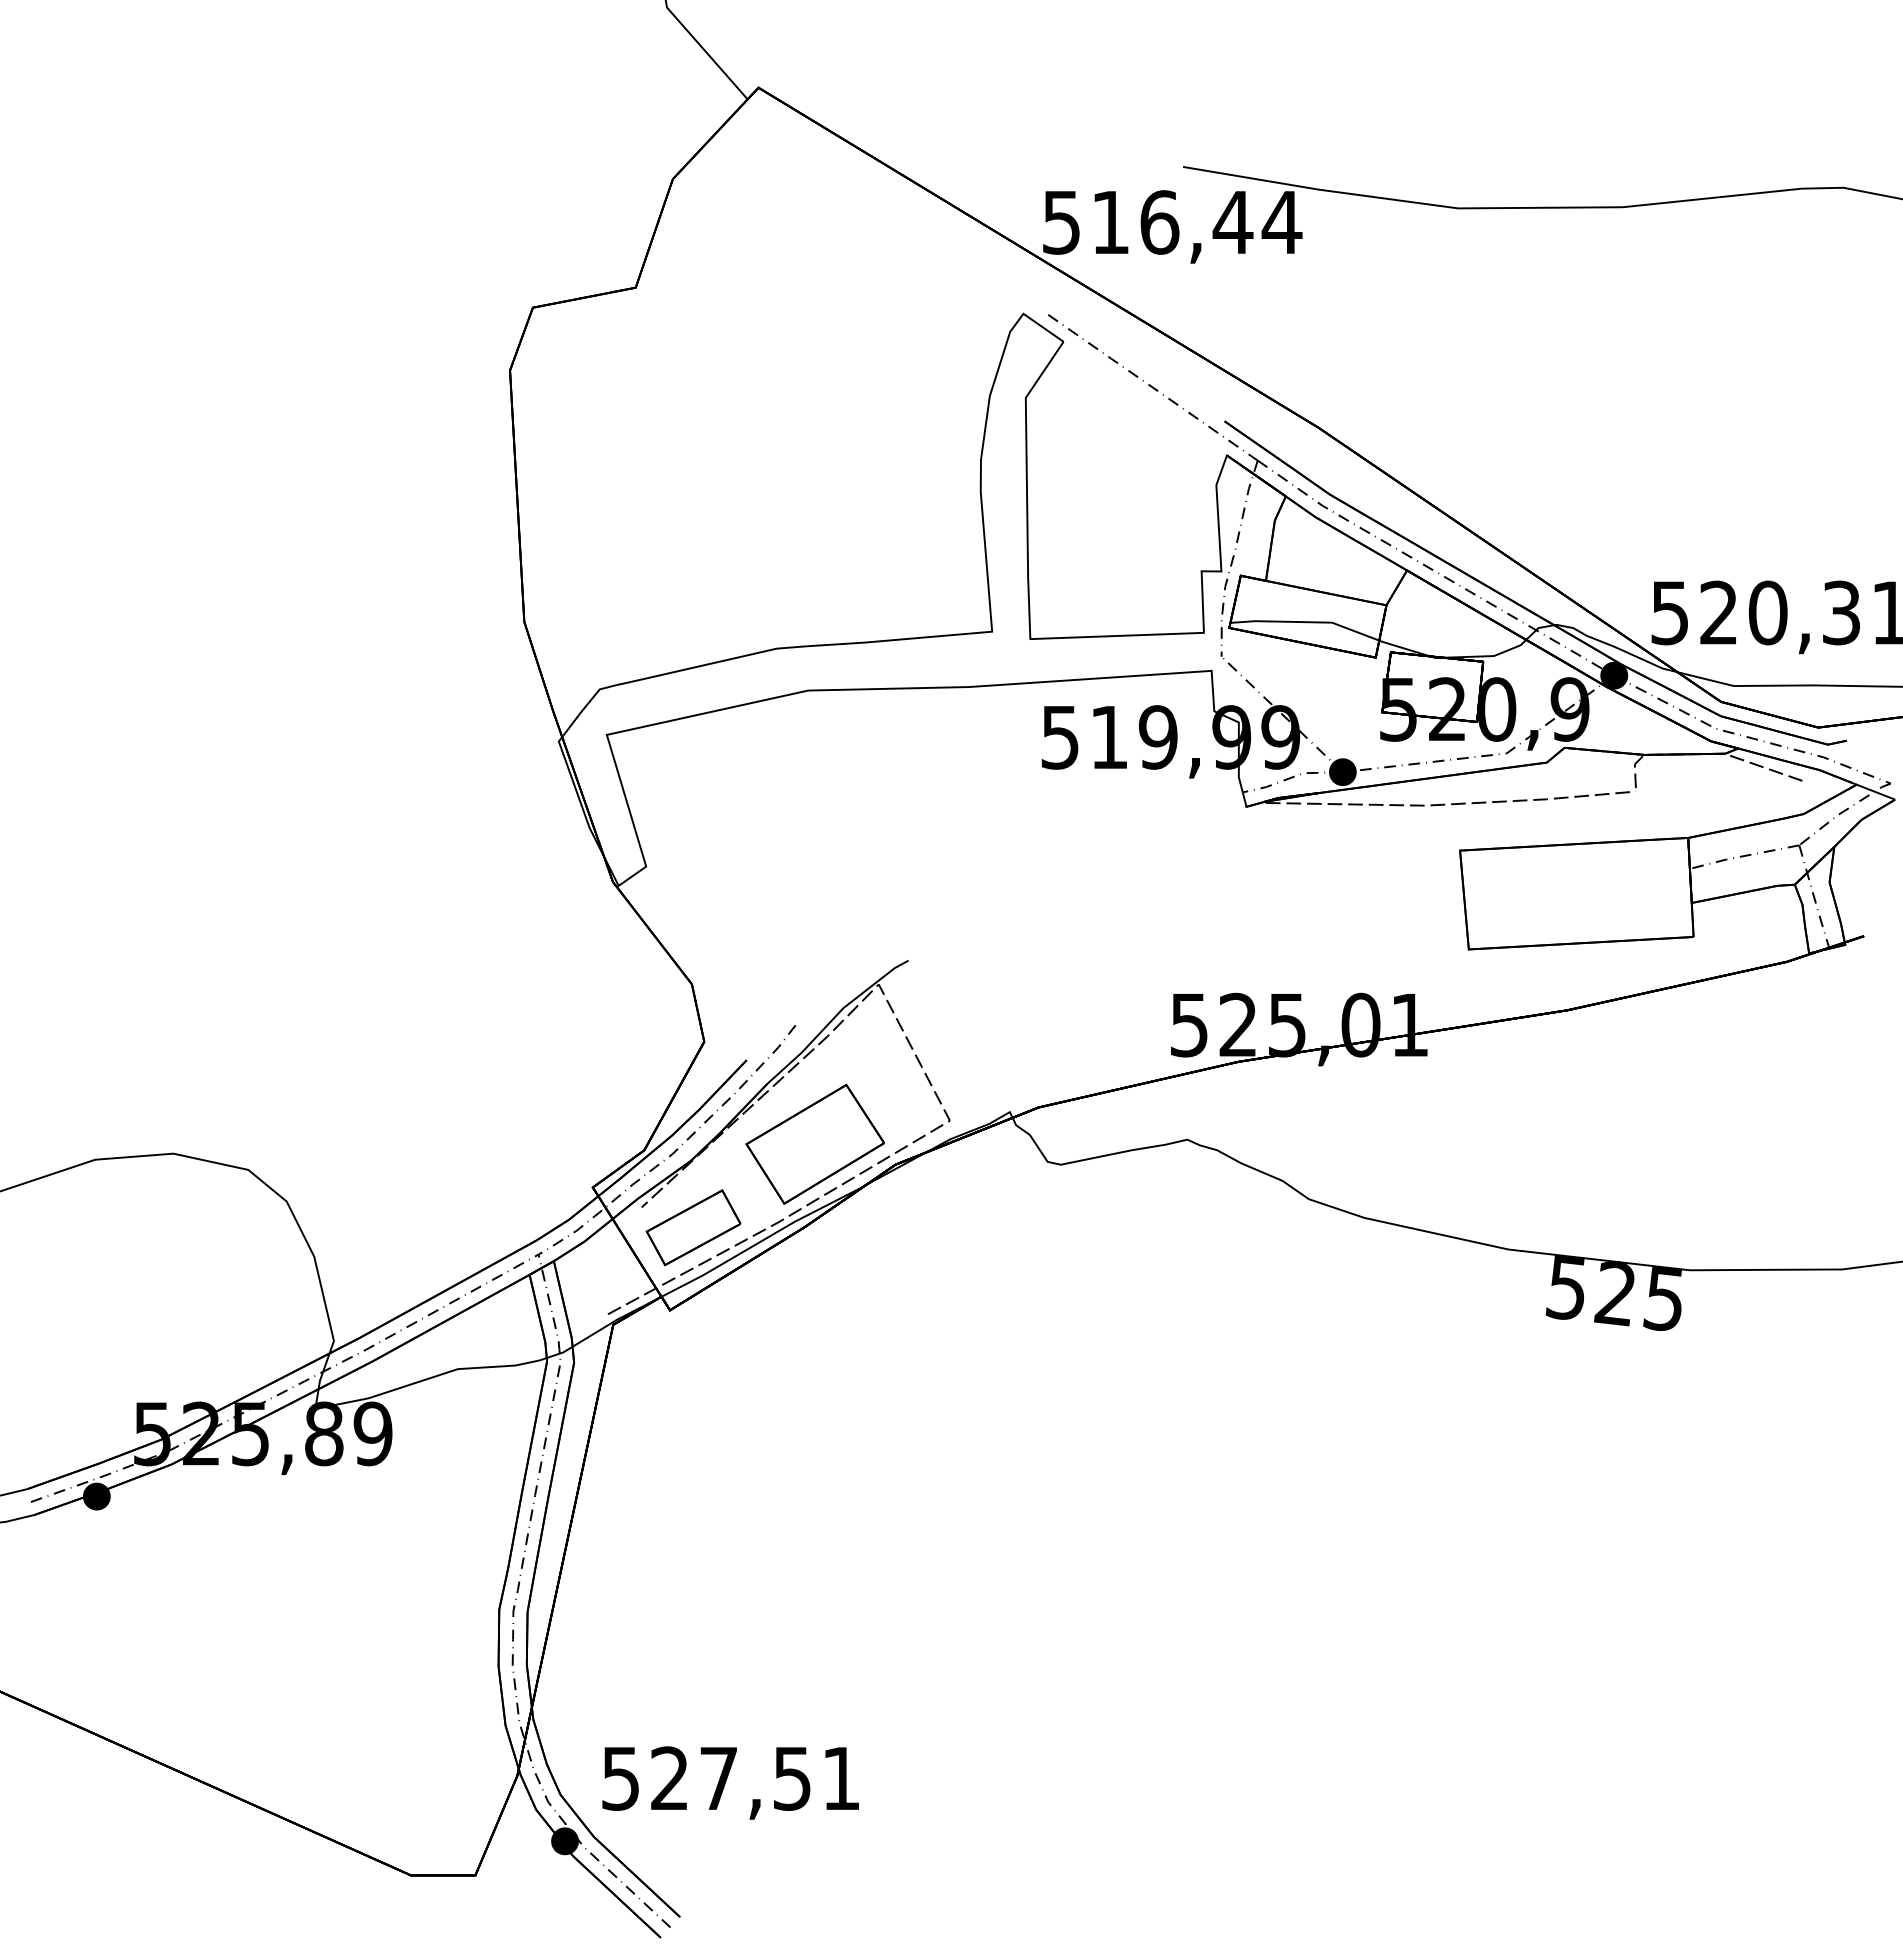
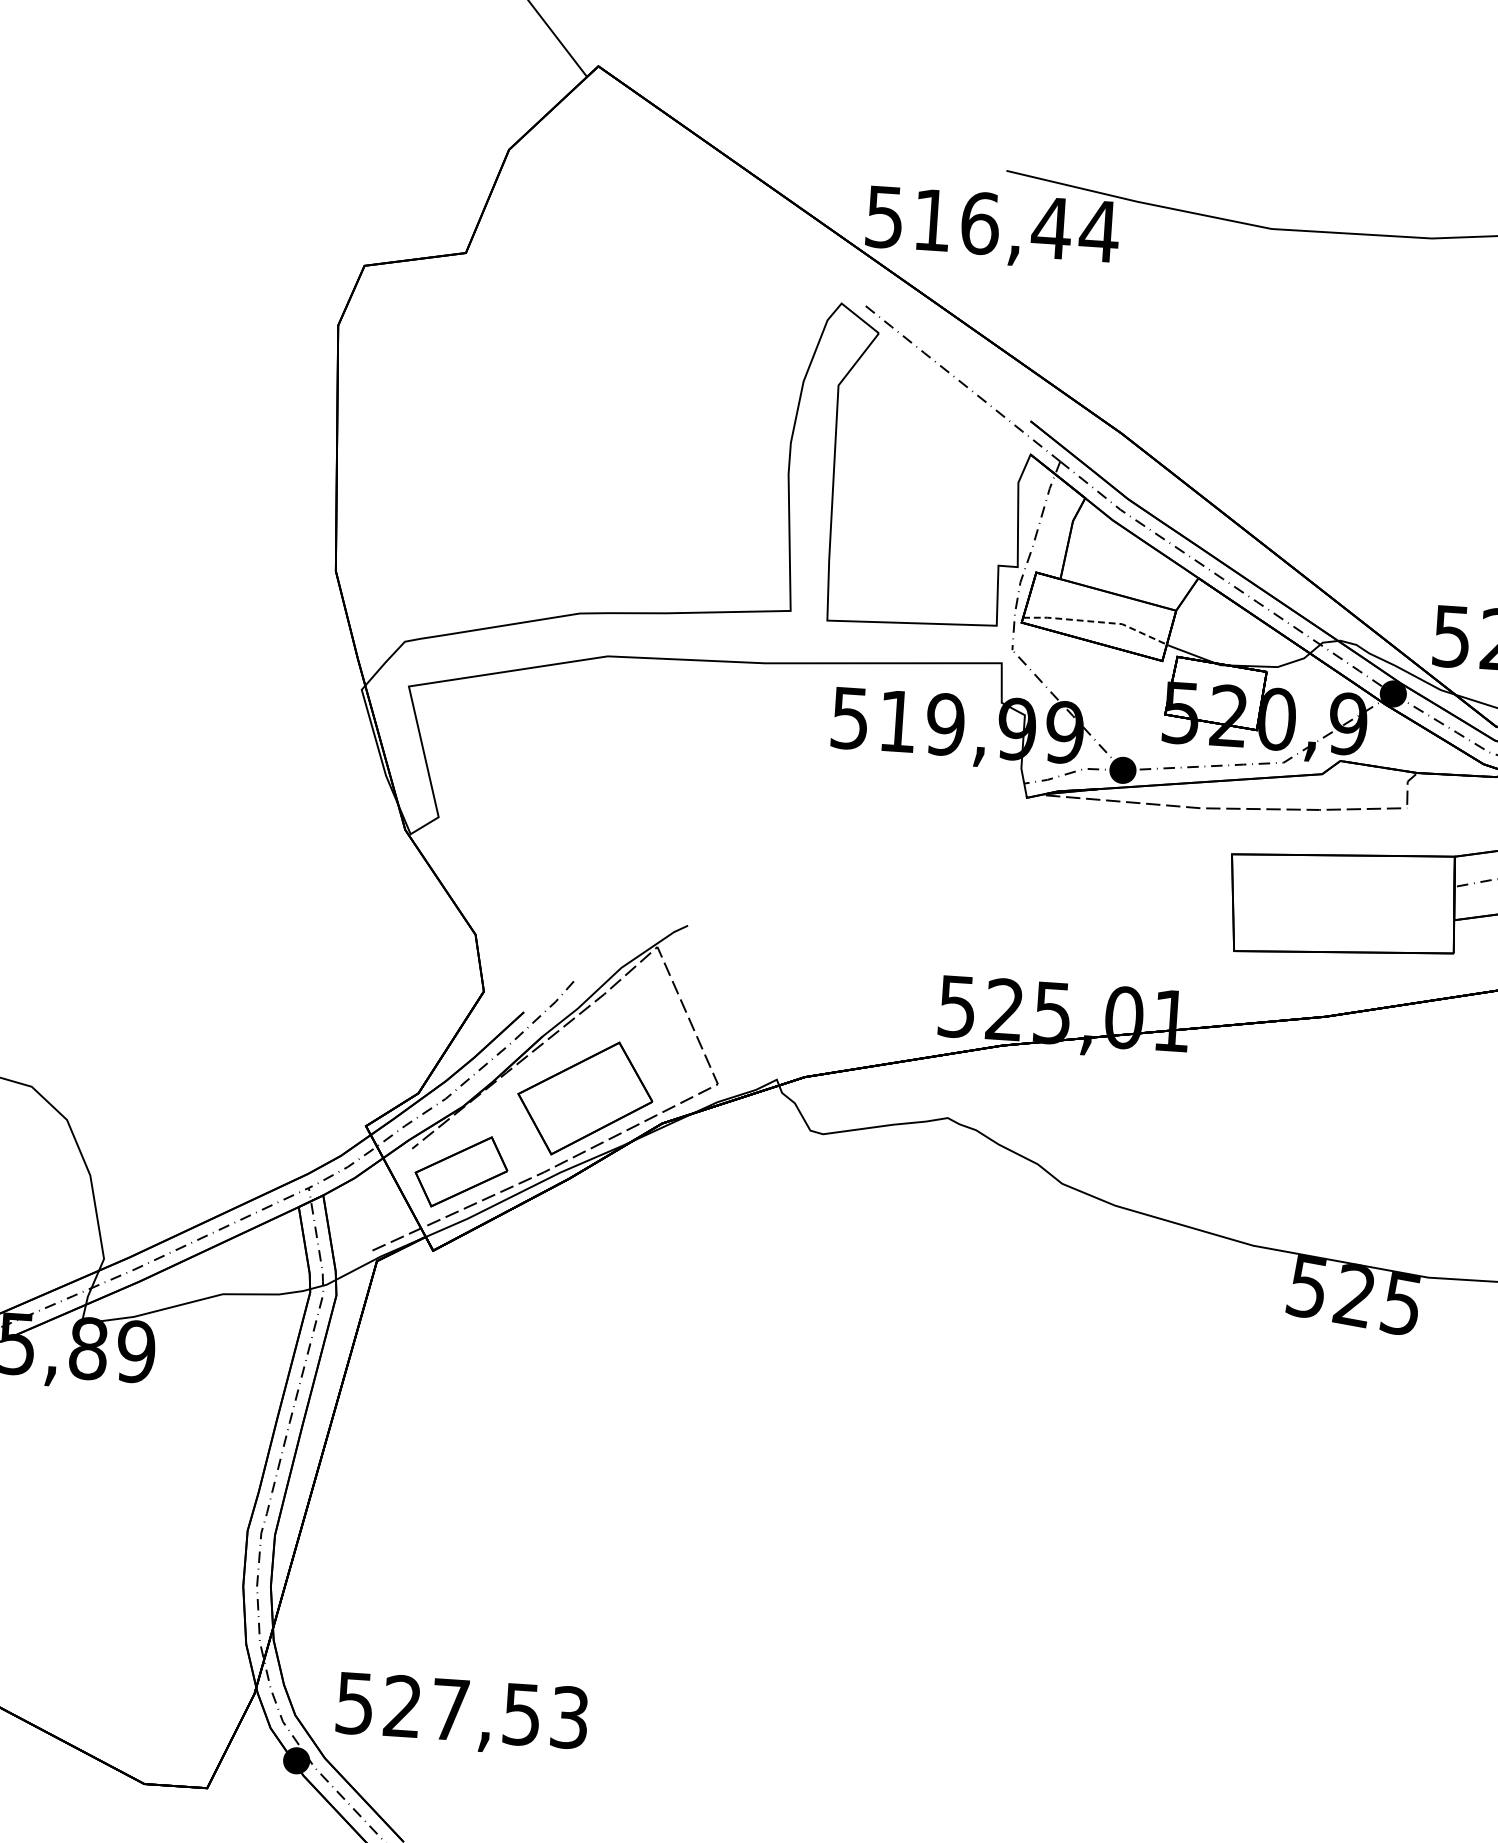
line: (1307, 622) -> (1098, 622), solid -> dashed
text: (841, 1778) -> (569, 1717), 527,51 -> 527,53

